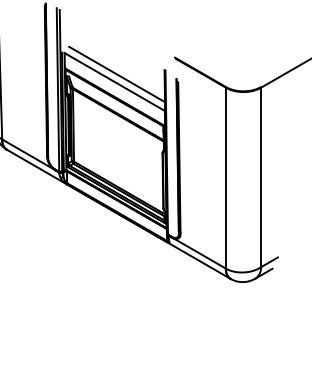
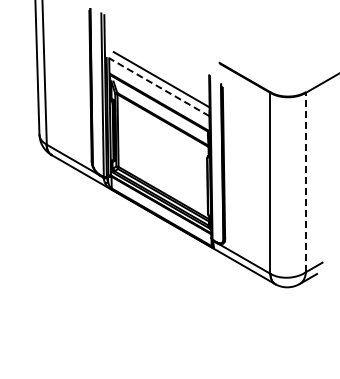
line: (114, 82) -> (159, 87), solid -> dashed
line: (260, 177) -> (305, 182), solid -> dashed

